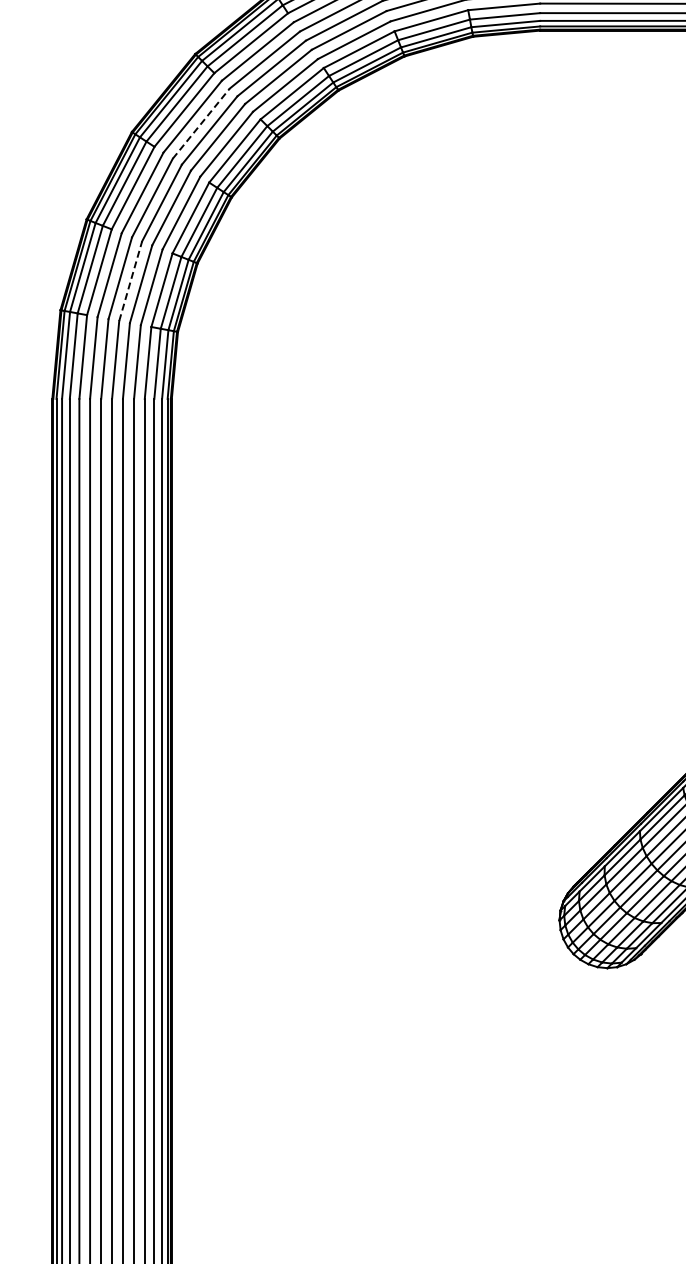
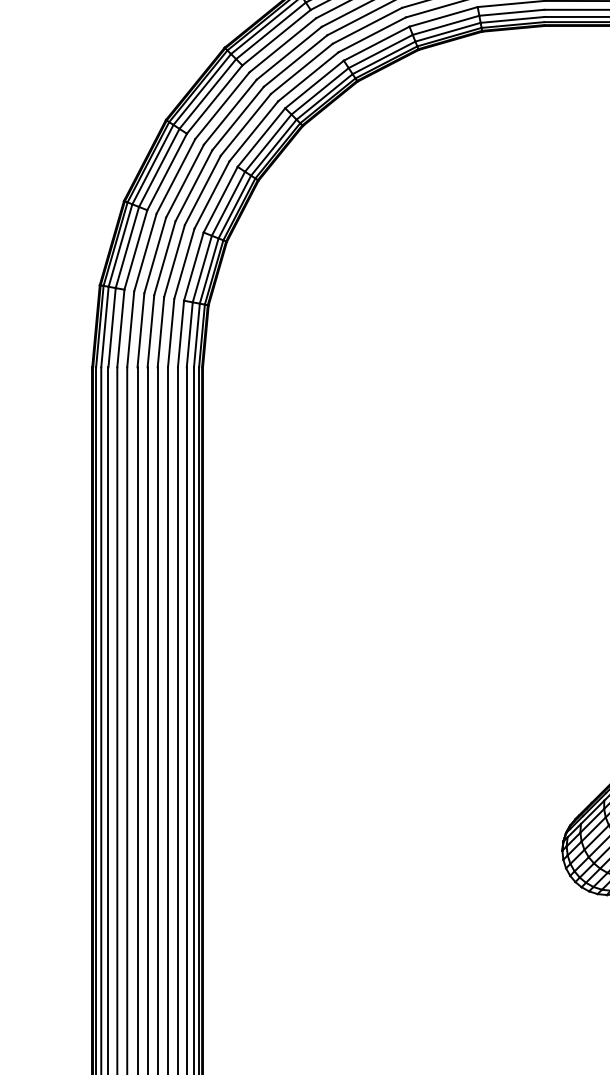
line: (201, 123) -> (230, 112), dashed -> solid
line: (130, 280) -> (164, 257), dashed -> solid

